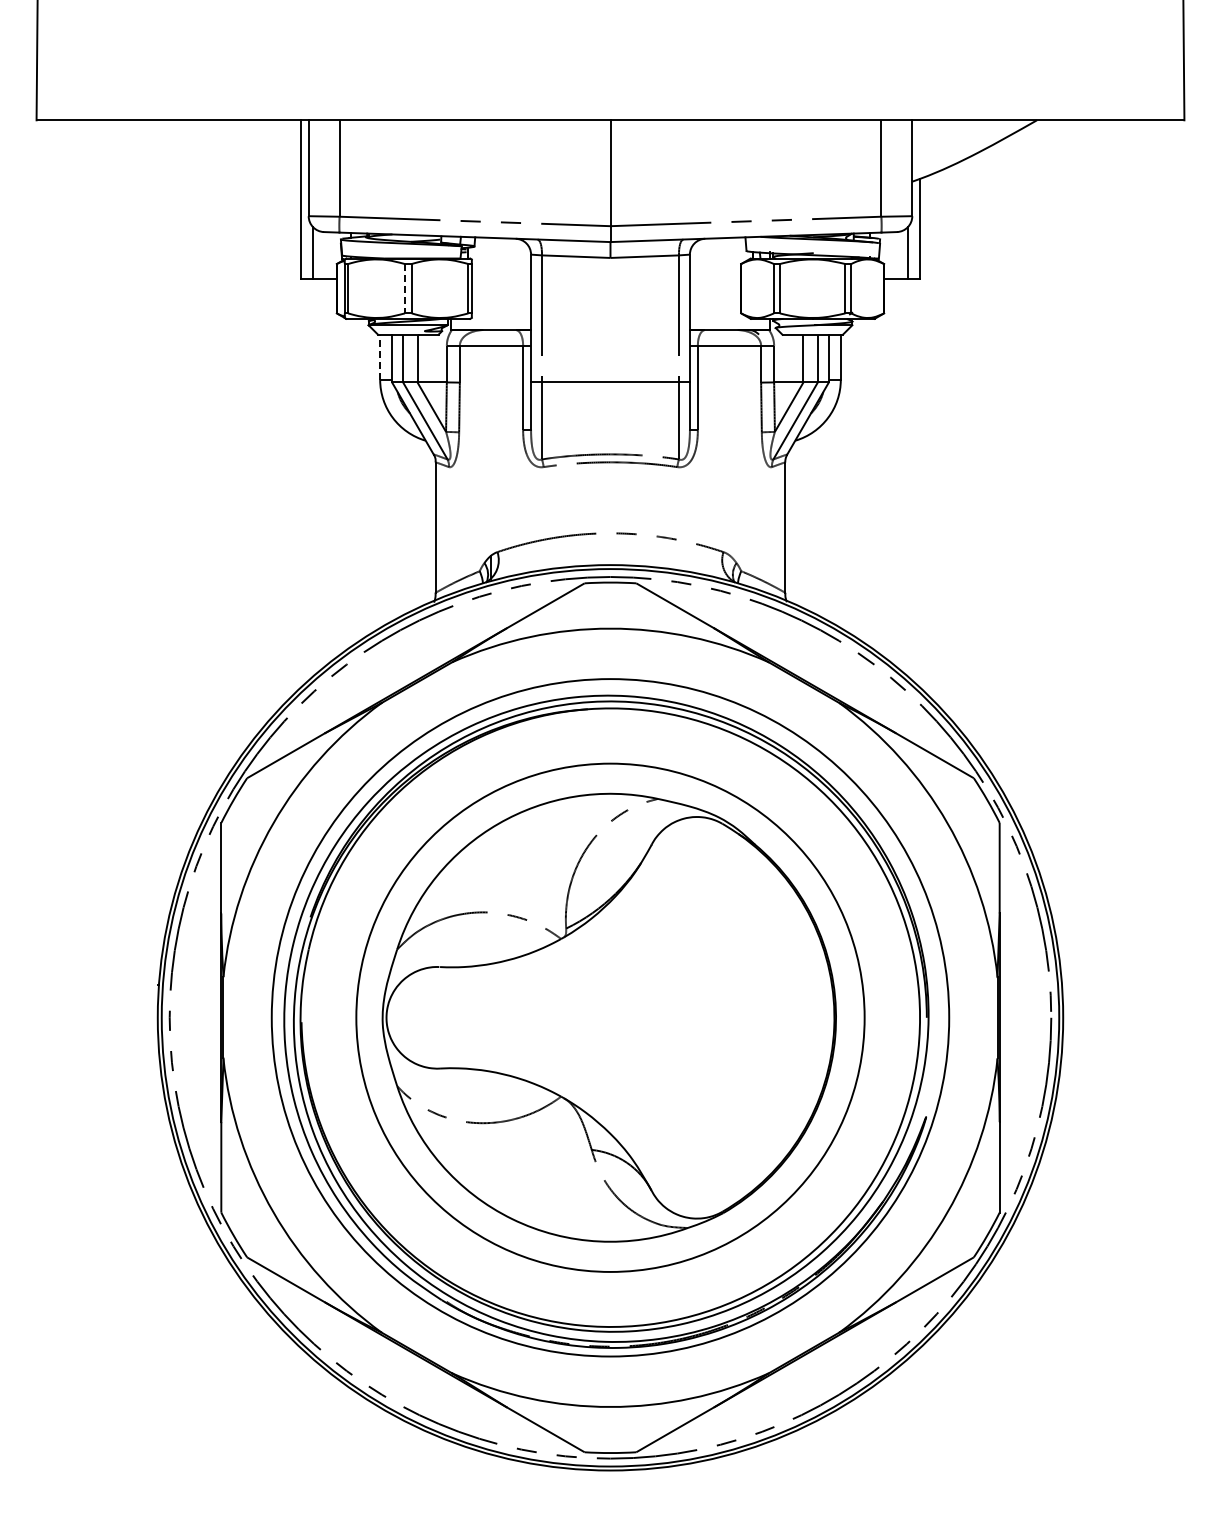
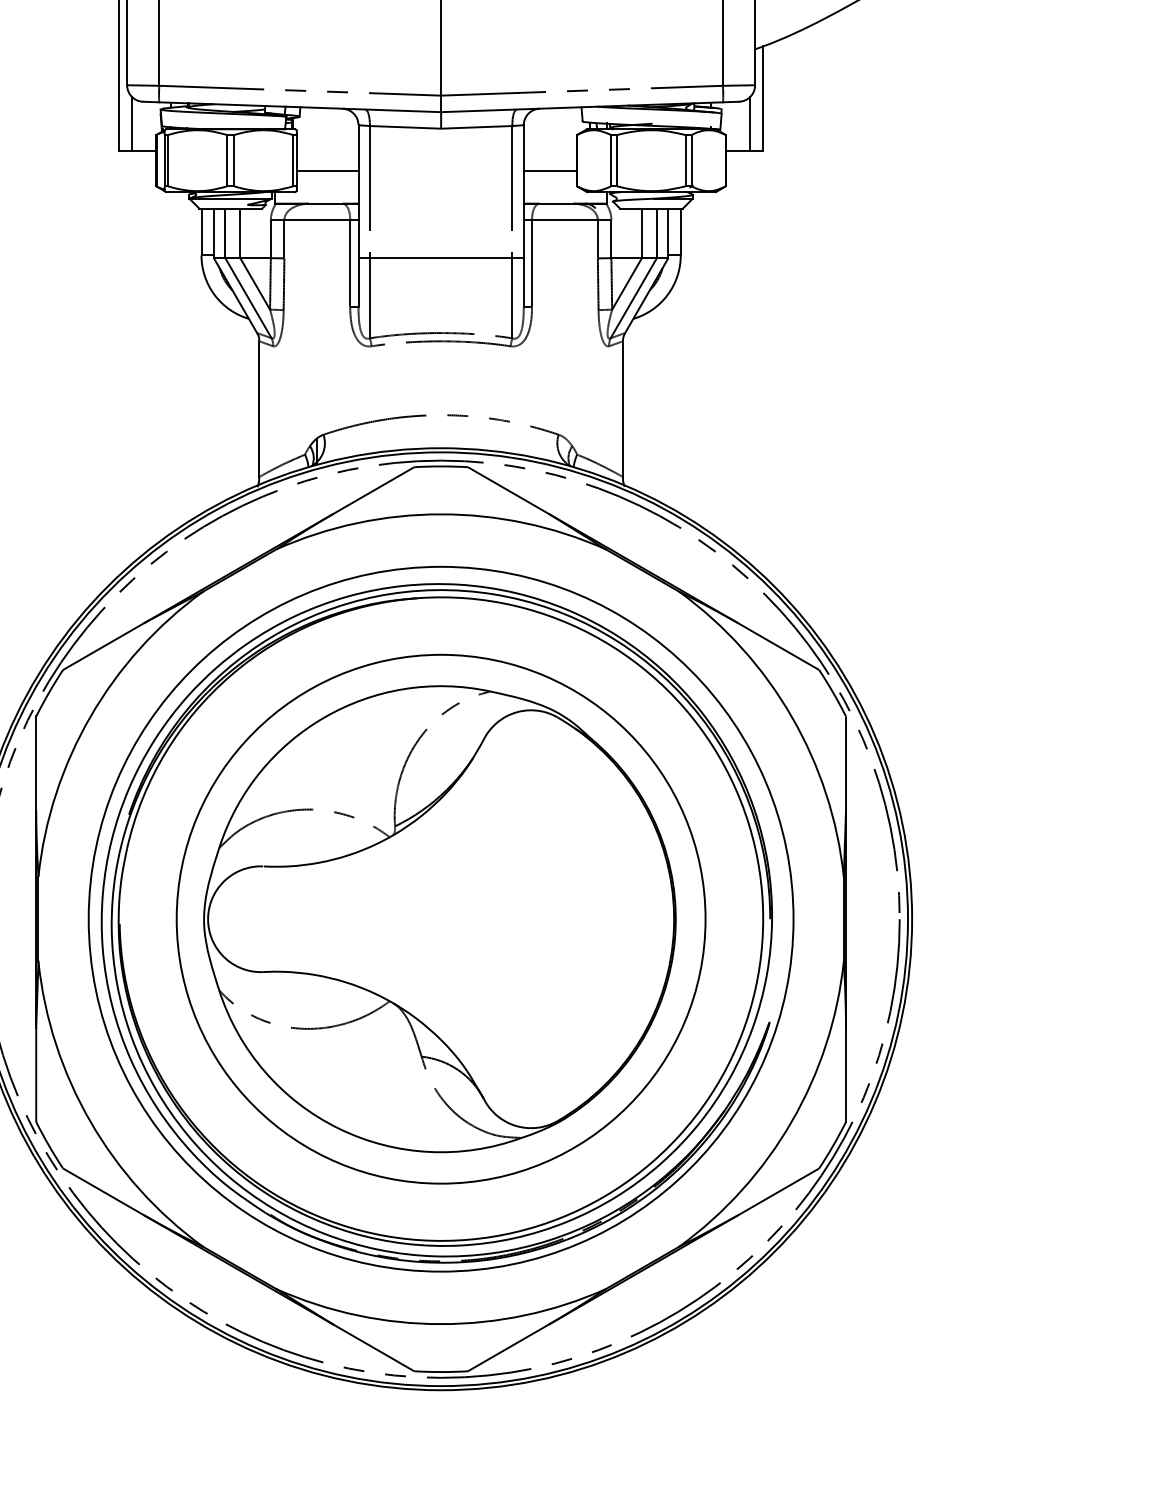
line: (404, 288) -> (226, 160), dashed -> solid
line: (501, 298) -> (327, 170), added
line: (715, 298) -> (550, 170), added
line: (380, 357) -> (201, 232), dashed -> solid

